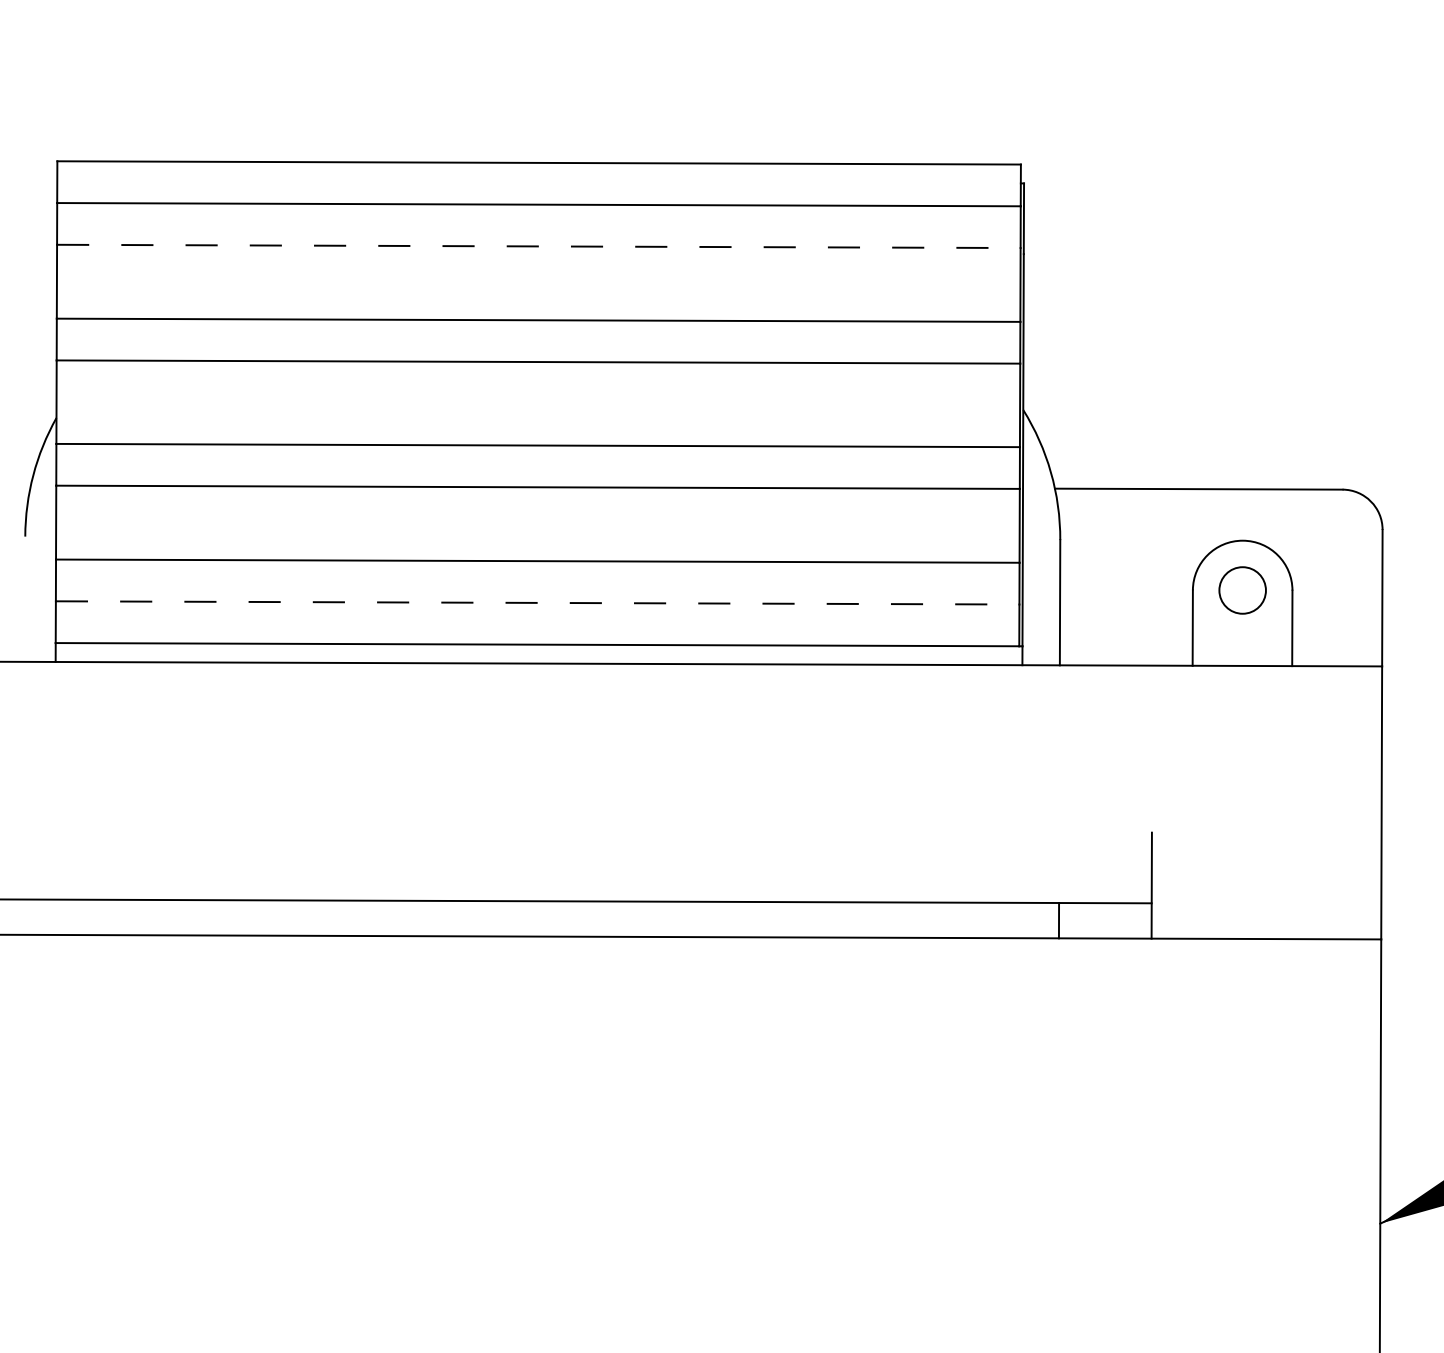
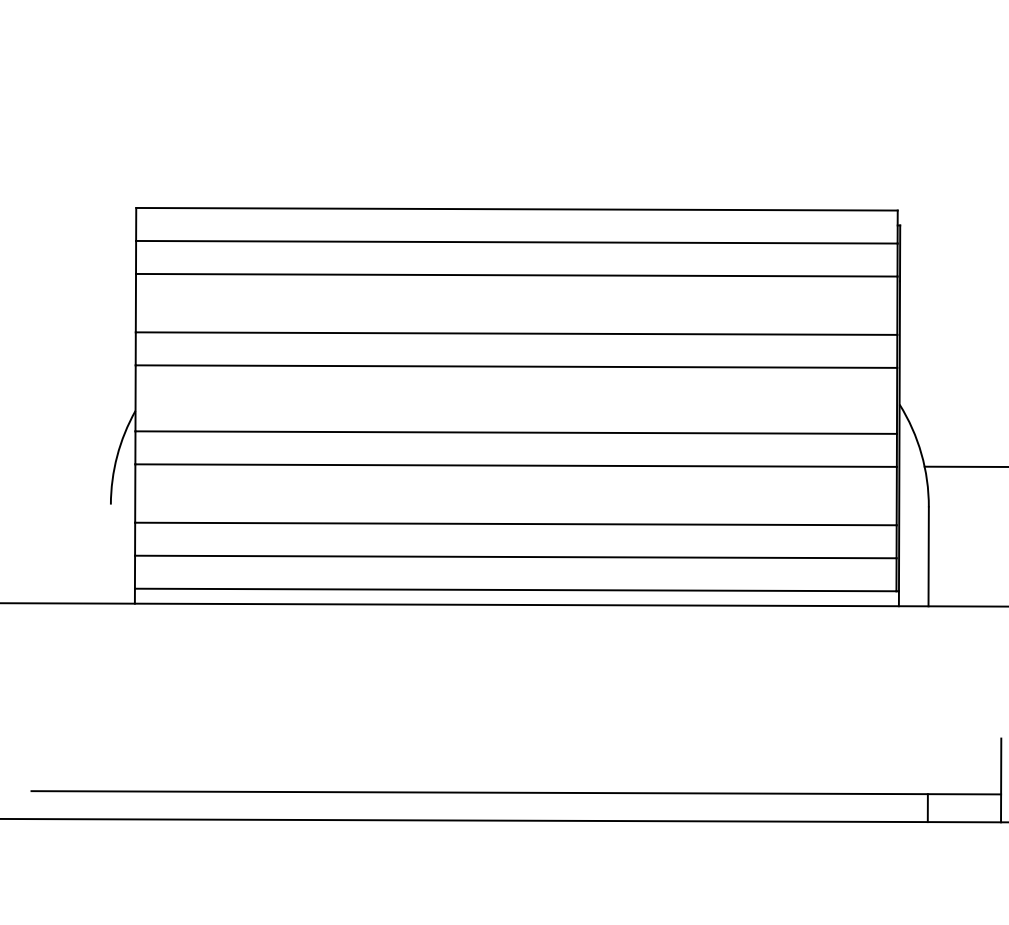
line: (538, 246) -> (516, 275), dashed -> solid
line: (537, 602) -> (515, 556), dashed -> solid

